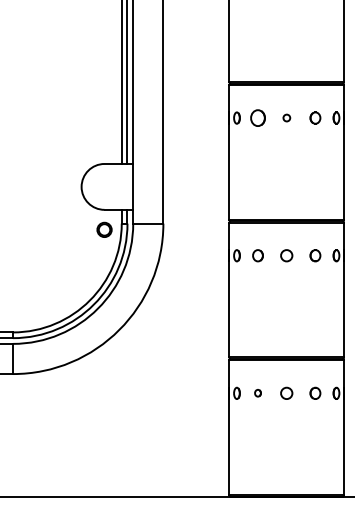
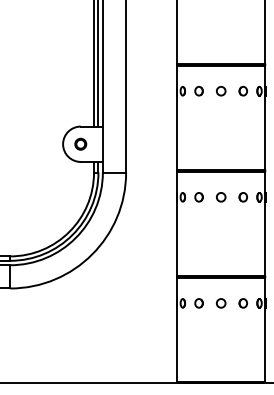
part: (257, 117) -> (198, 90), size x0.71
circle: (286, 117) -> (221, 90), size x1.67
part: (104, 229) -> (80, 143), moved
part: (257, 392) -> (198, 302), size x1.67

